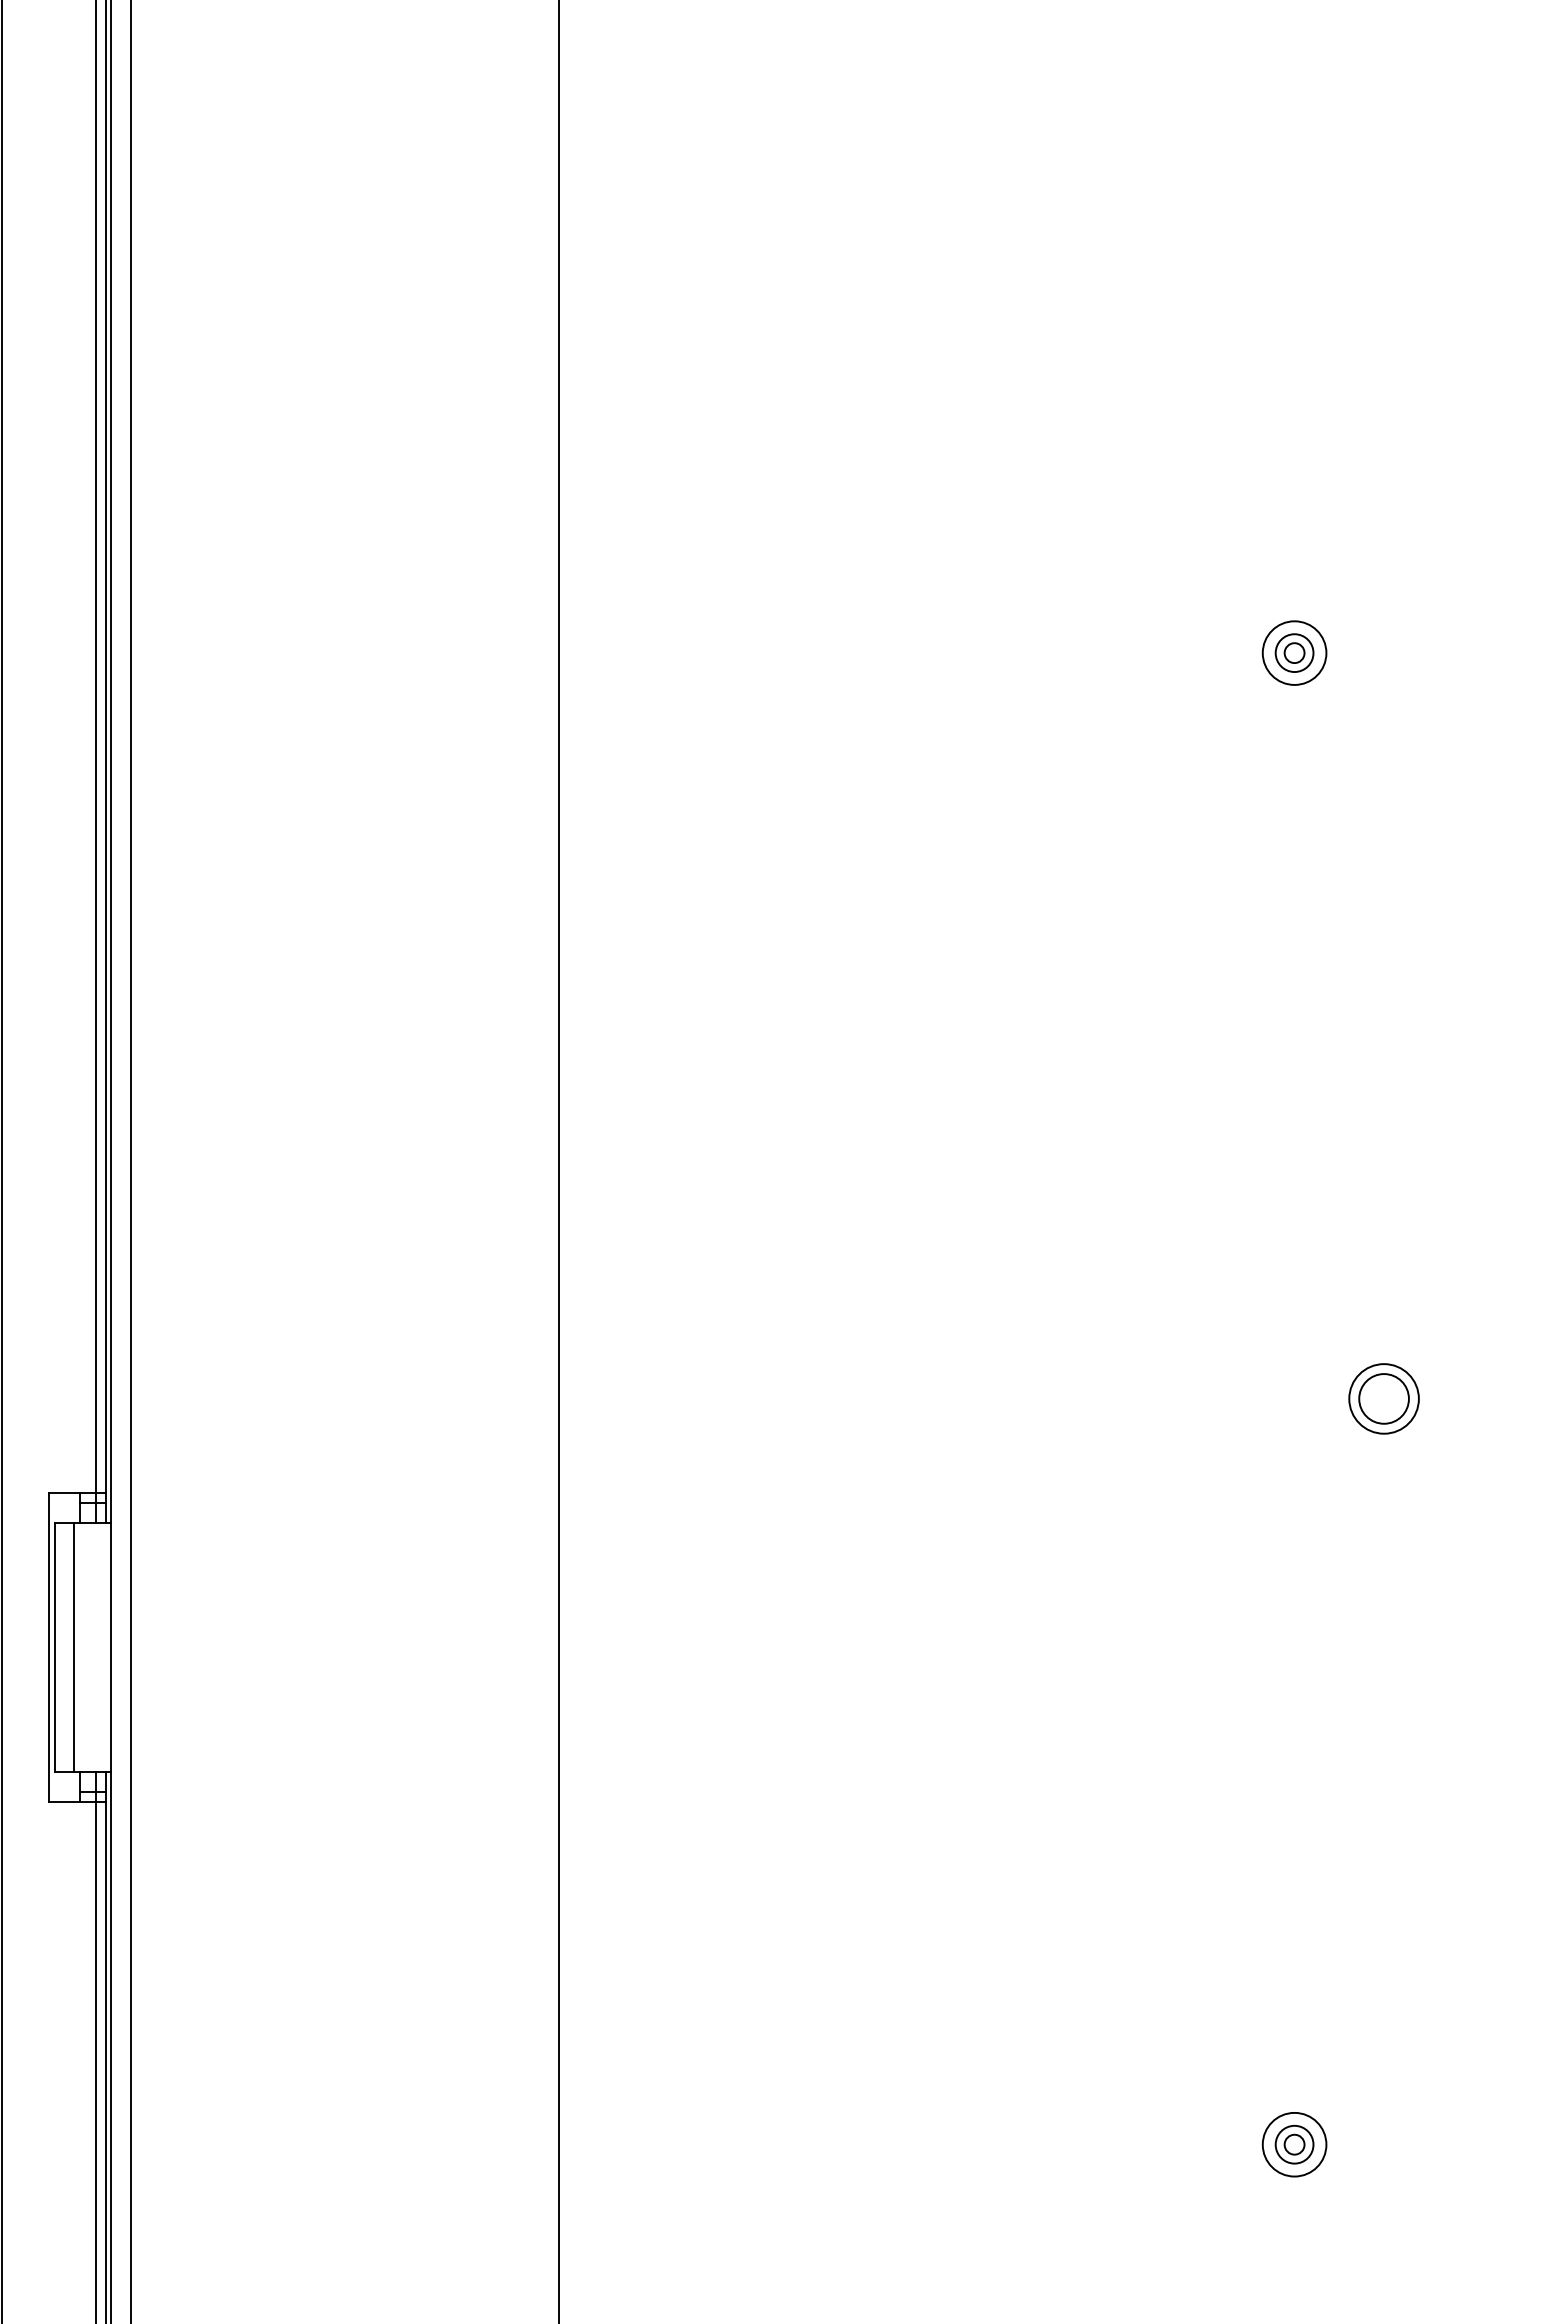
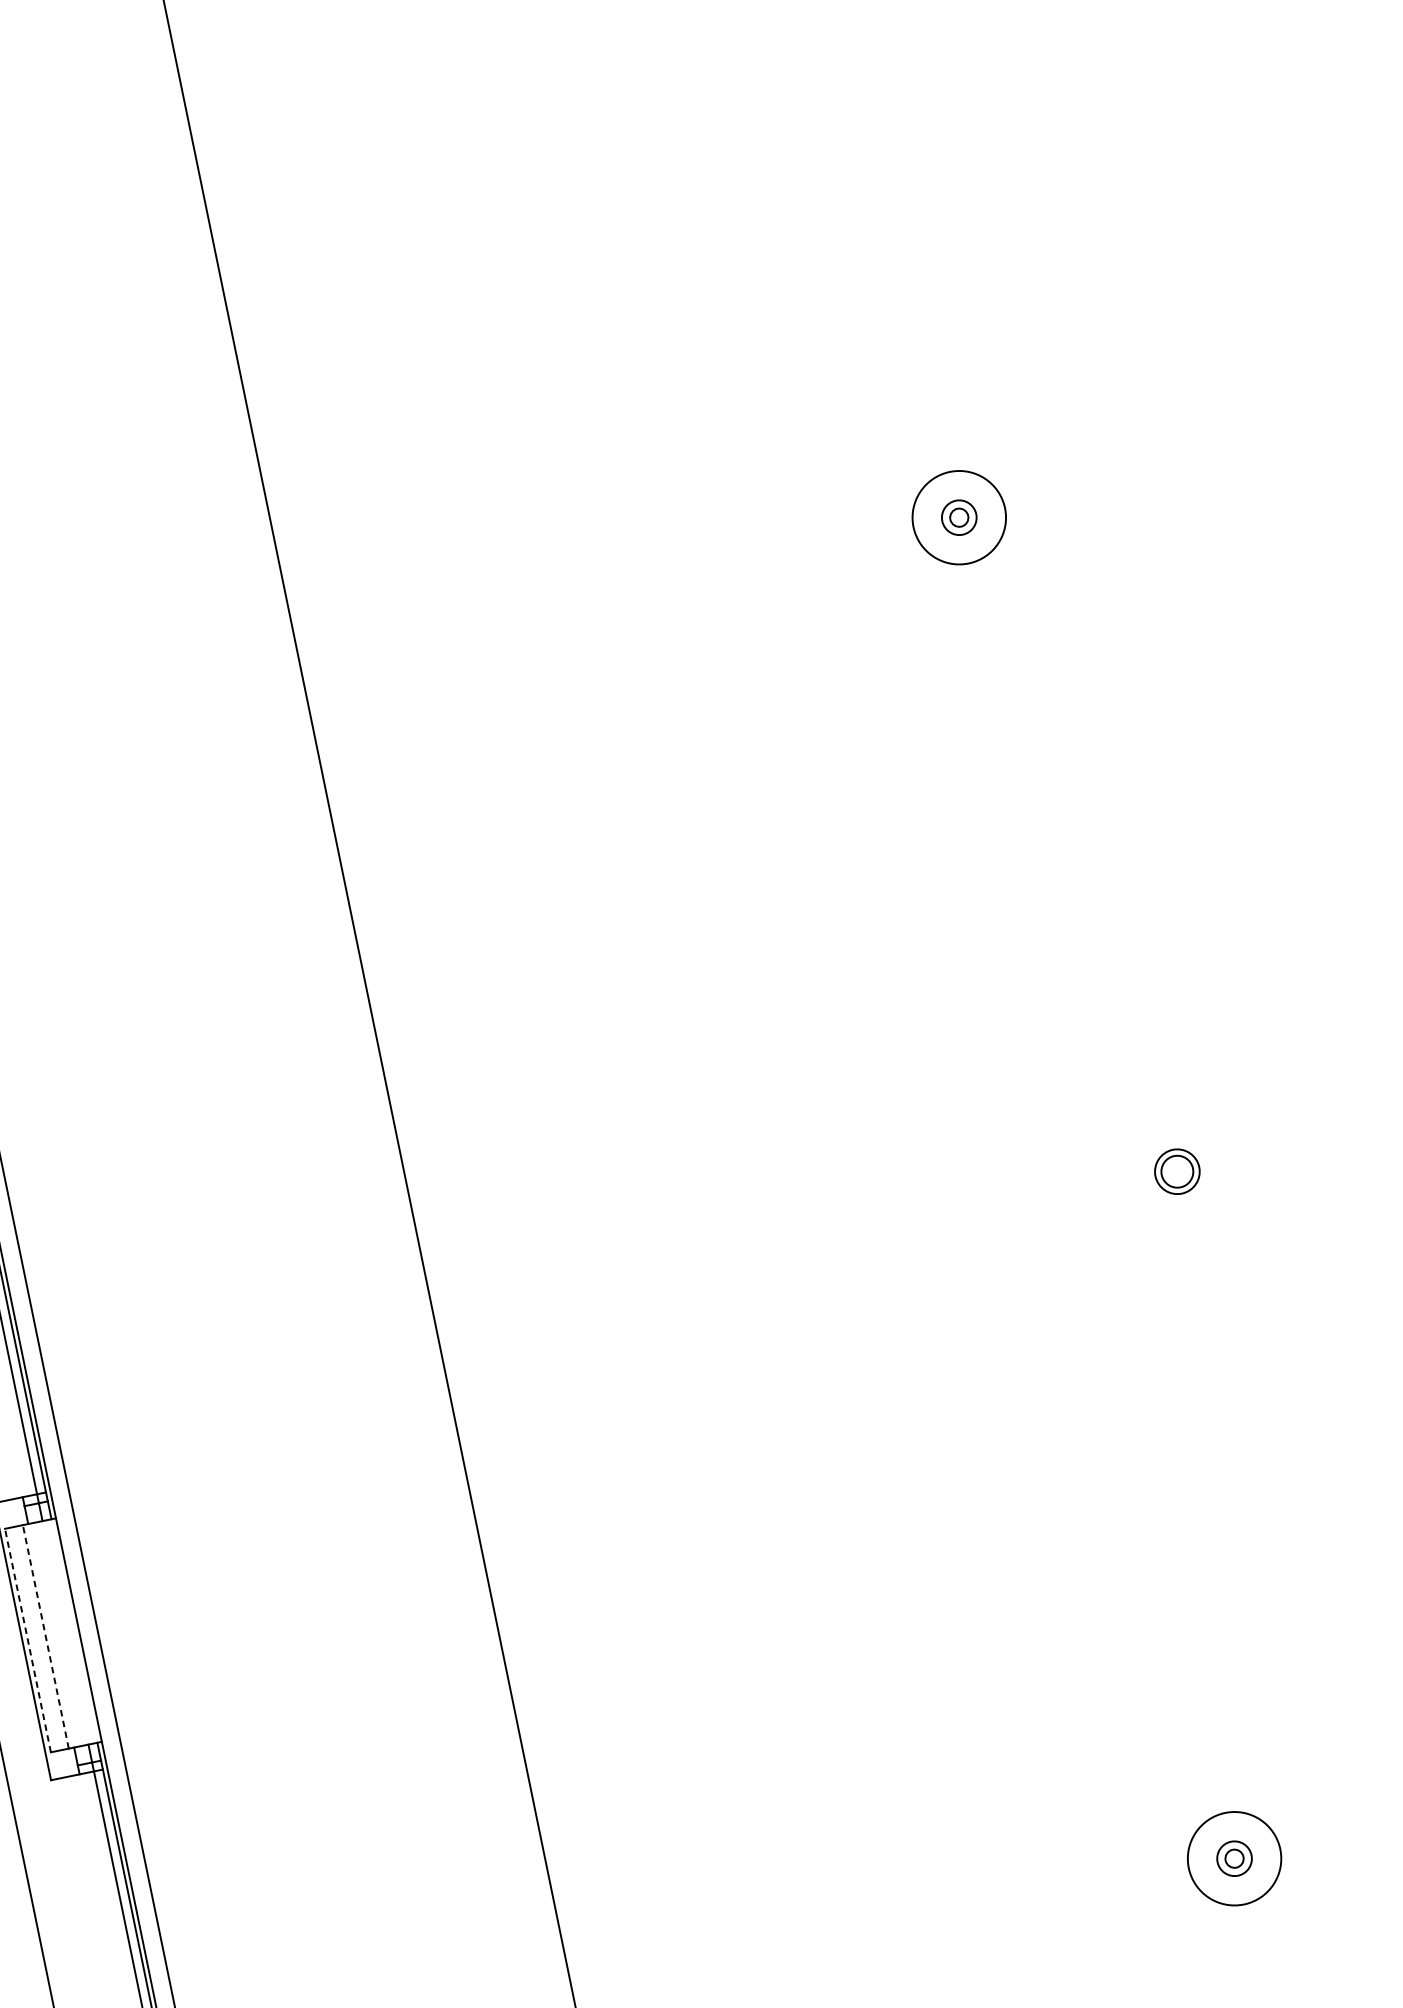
circle: (1294, 652) -> (959, 517), size x1.6
part: (1383, 1398) -> (1176, 1171), size x0.7
line: (54, 1647) -> (27, 1640), solid -> dashed
line: (74, 1647) -> (45, 1636), solid -> dashed
circle: (1294, 2144) -> (1234, 1858), size x1.6

